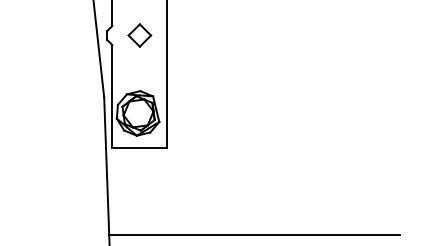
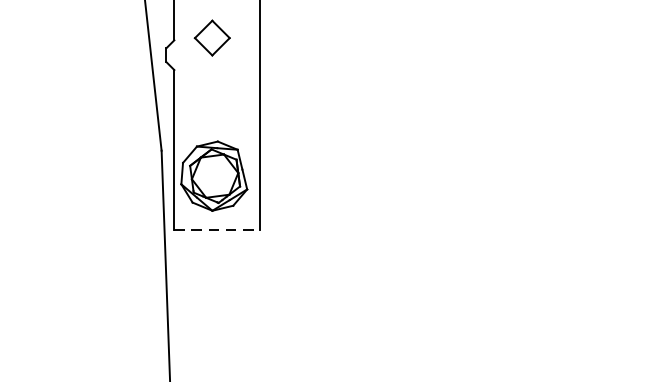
part: (139, 35) -> (211, 38), moved
line: (140, 147) -> (218, 229), solid -> dashed
line: (254, 235) -> (395, 365), removed

